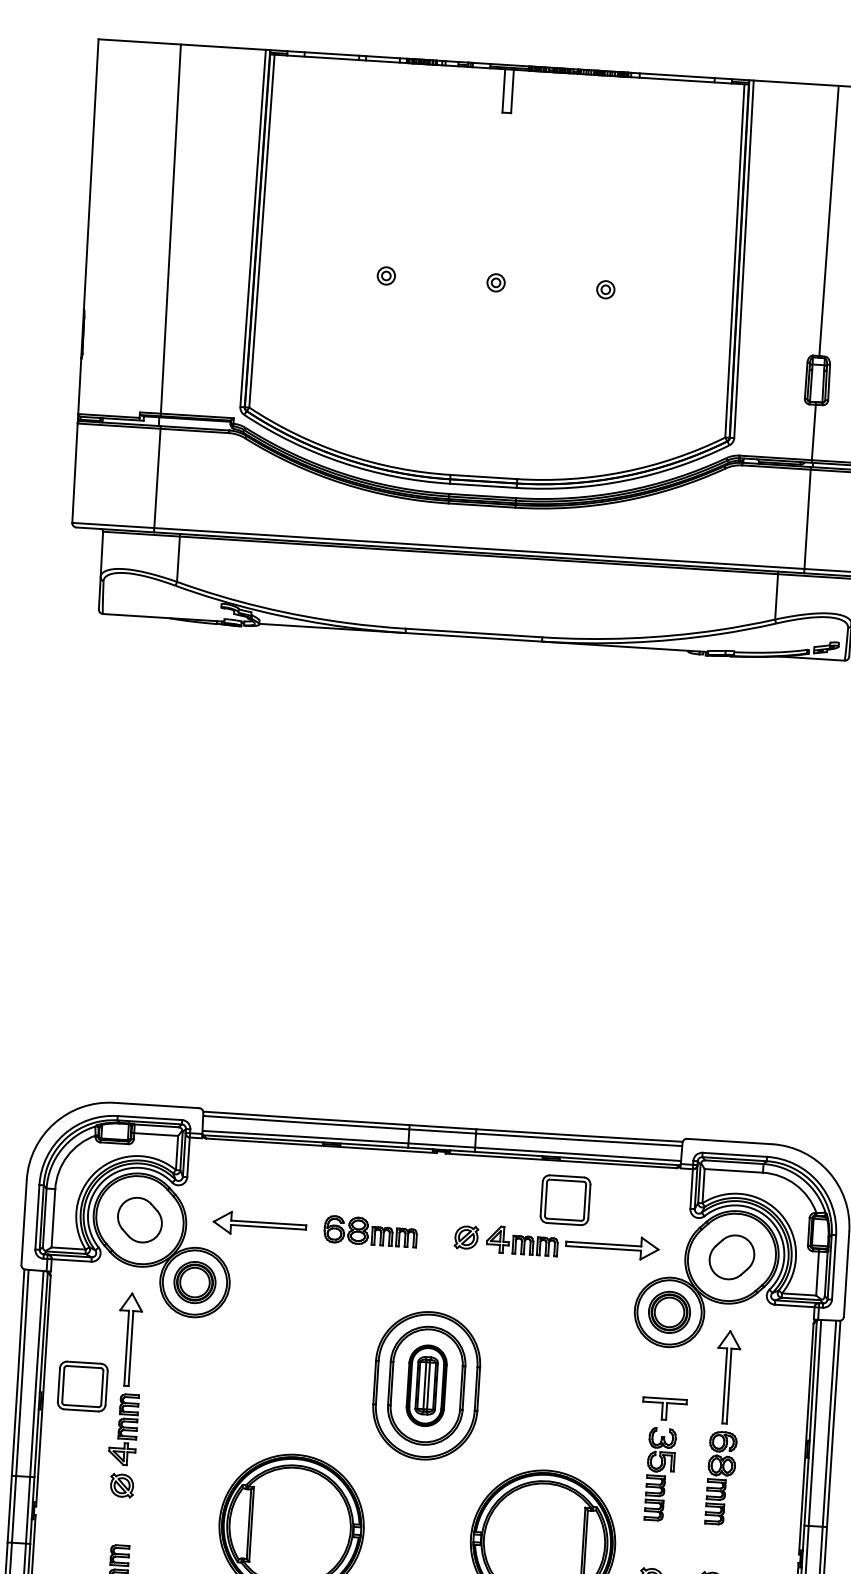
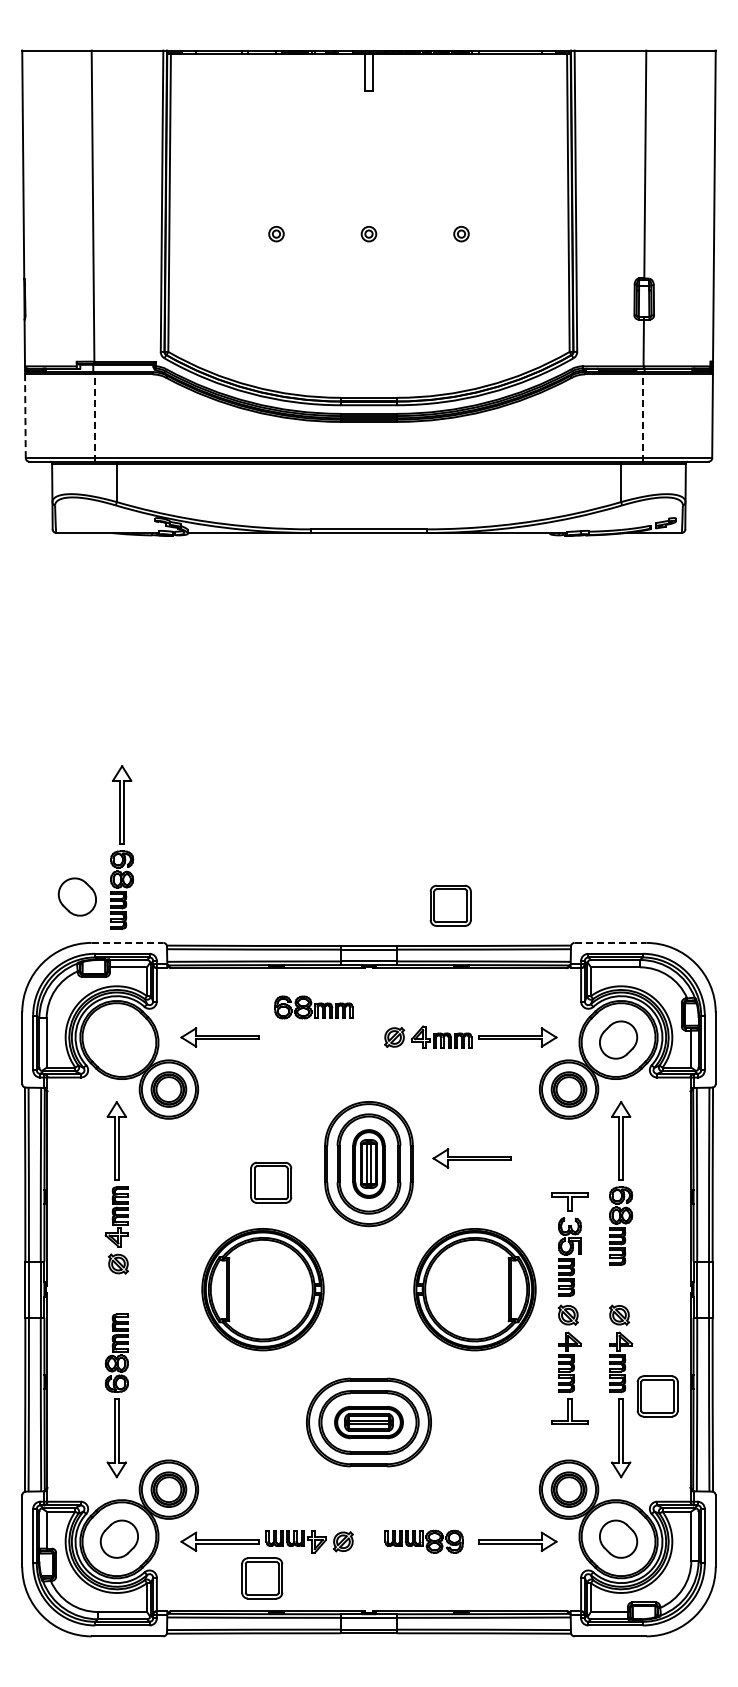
line: (75, 473) -> (25, 416), solid -> dashed
line: (156, 478) -> (94, 416), solid -> dashed
line: (808, 519) -> (643, 416), solid -> dashed
part: (157, 991) -> (122, 847), added
line: (156, 1105) -> (127, 942), solid -> dashed
line: (729, 1141) -> (610, 942), solid -> dashed
part: (565, 1199) -> (450, 905), moved
part: (138, 1219) -> (76, 896), moved
part: (370, 1231) -> (313, 1007), moved
part: (83, 1386) -> (271, 1182), moved
part: (548, 1386) -> (471, 1158), added
part: (660, 1459) -> (569, 1244), moved

